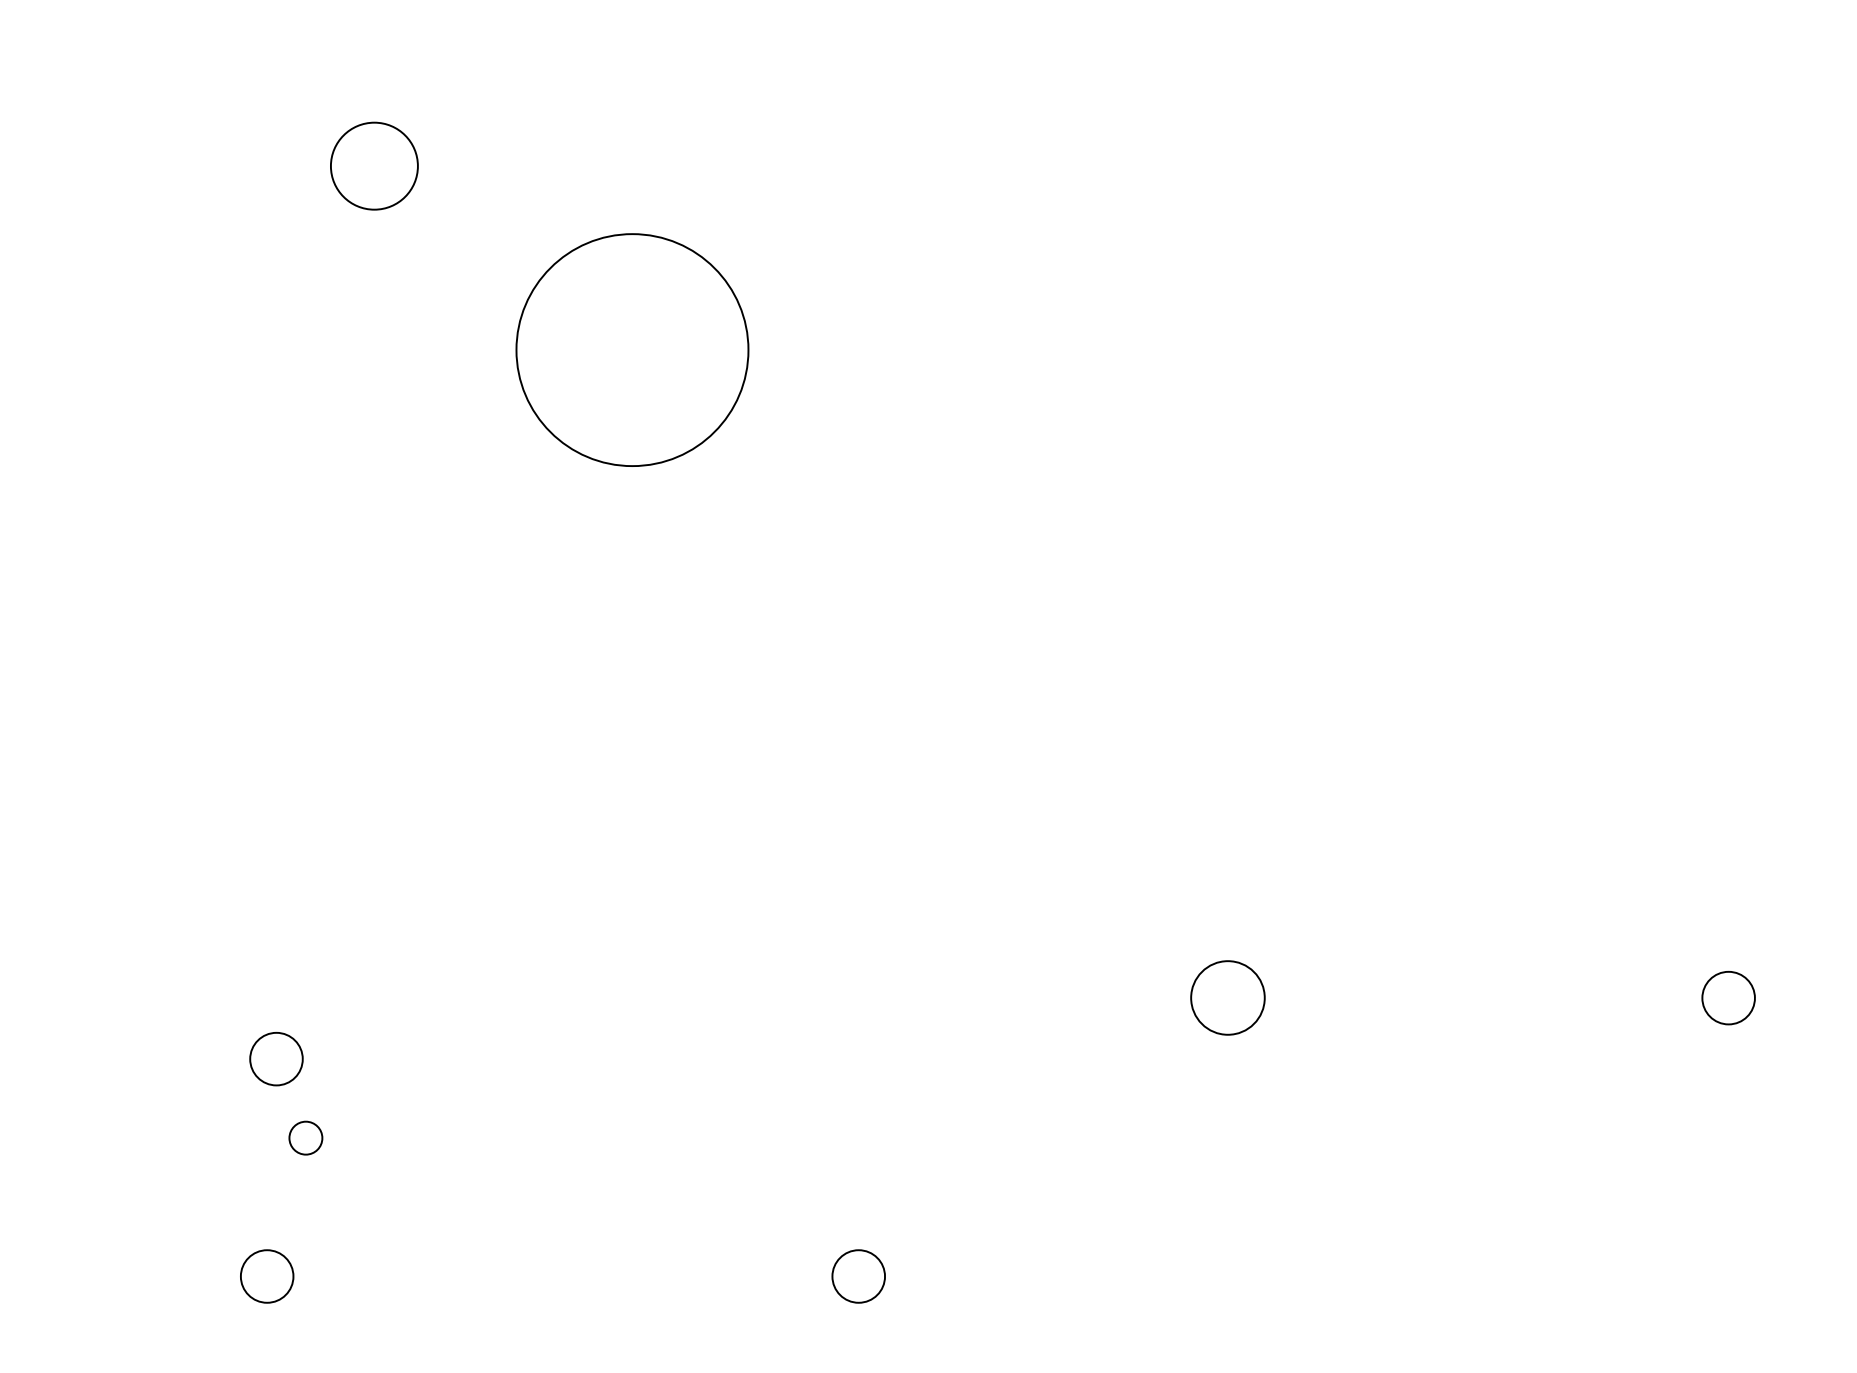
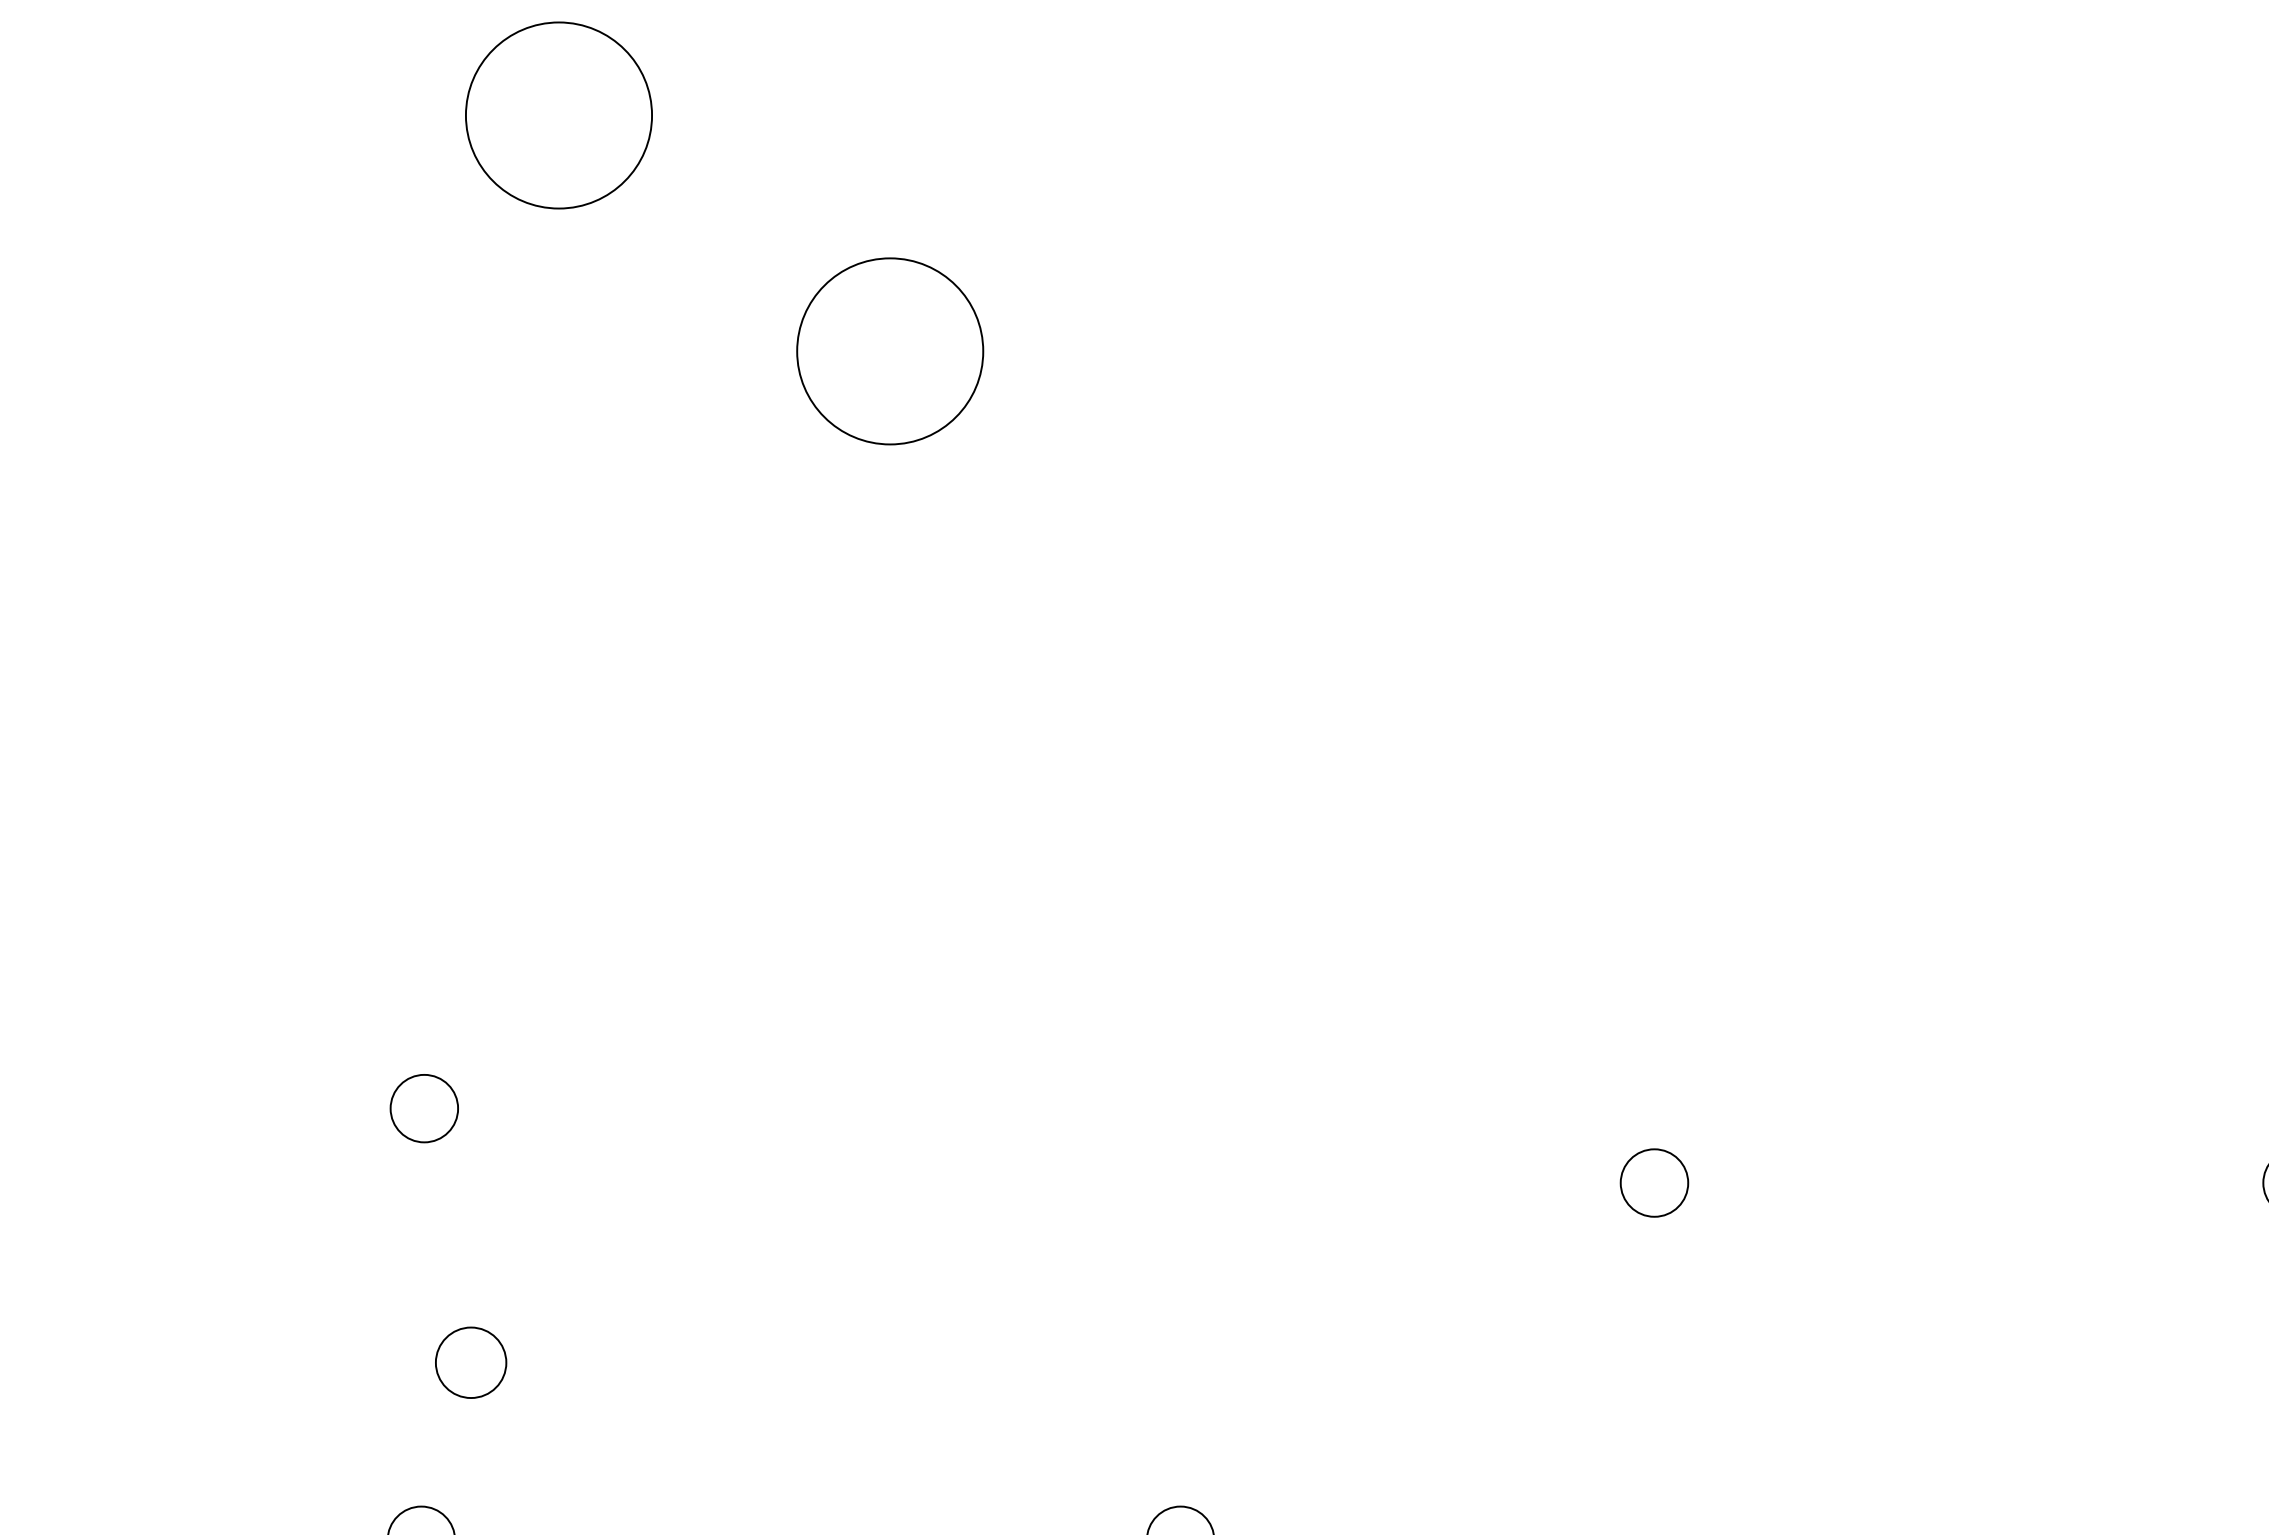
circle: (374, 165) -> (559, 114), size x1.67
circle: (631, 349) -> (888, 350), size x0.62
circle: (1227, 998) -> (1653, 1183), size x0.71
circle: (276, 1059) -> (424, 1109), moved
circle: (305, 1137) -> (470, 1361), size x1.67

